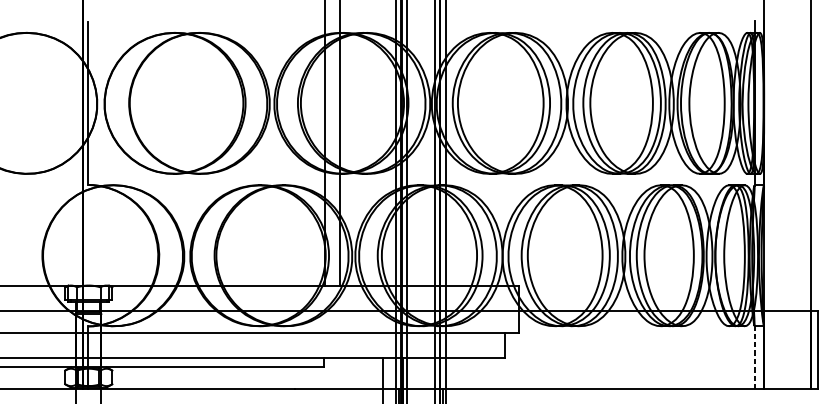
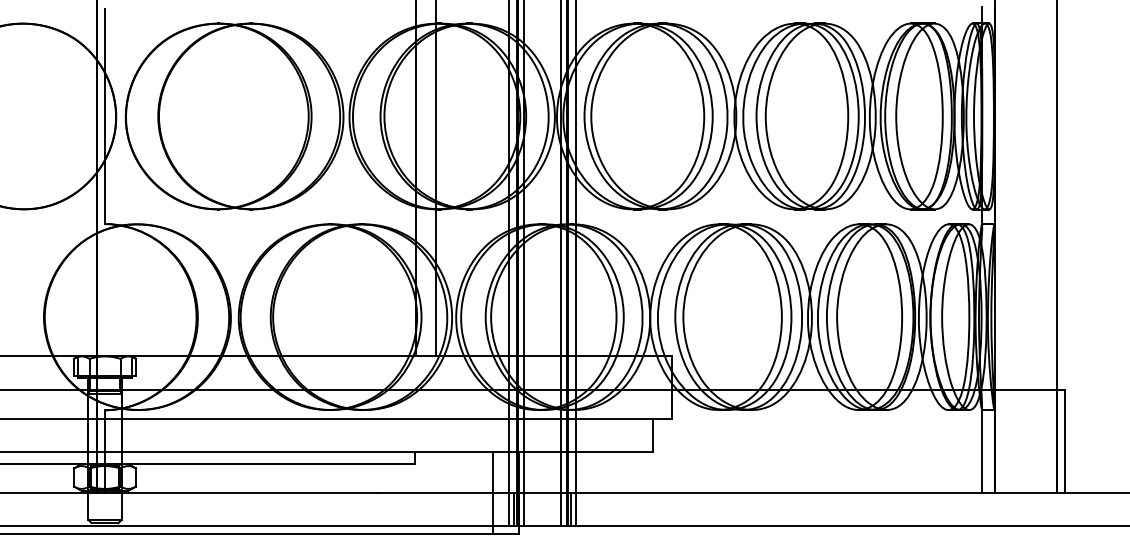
line: (754, 356) -> (982, 450), dashed -> solid

